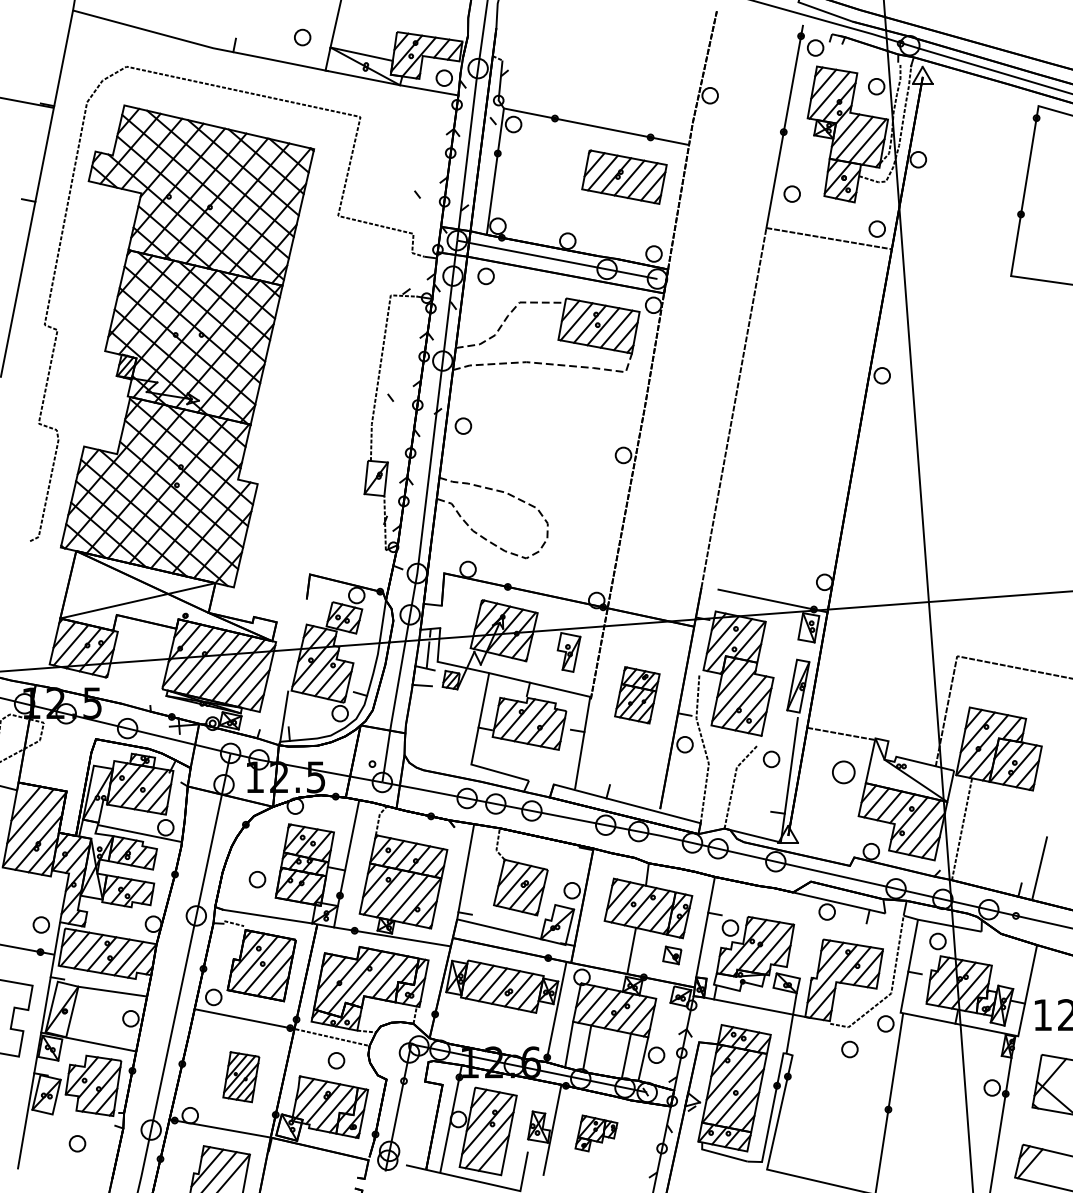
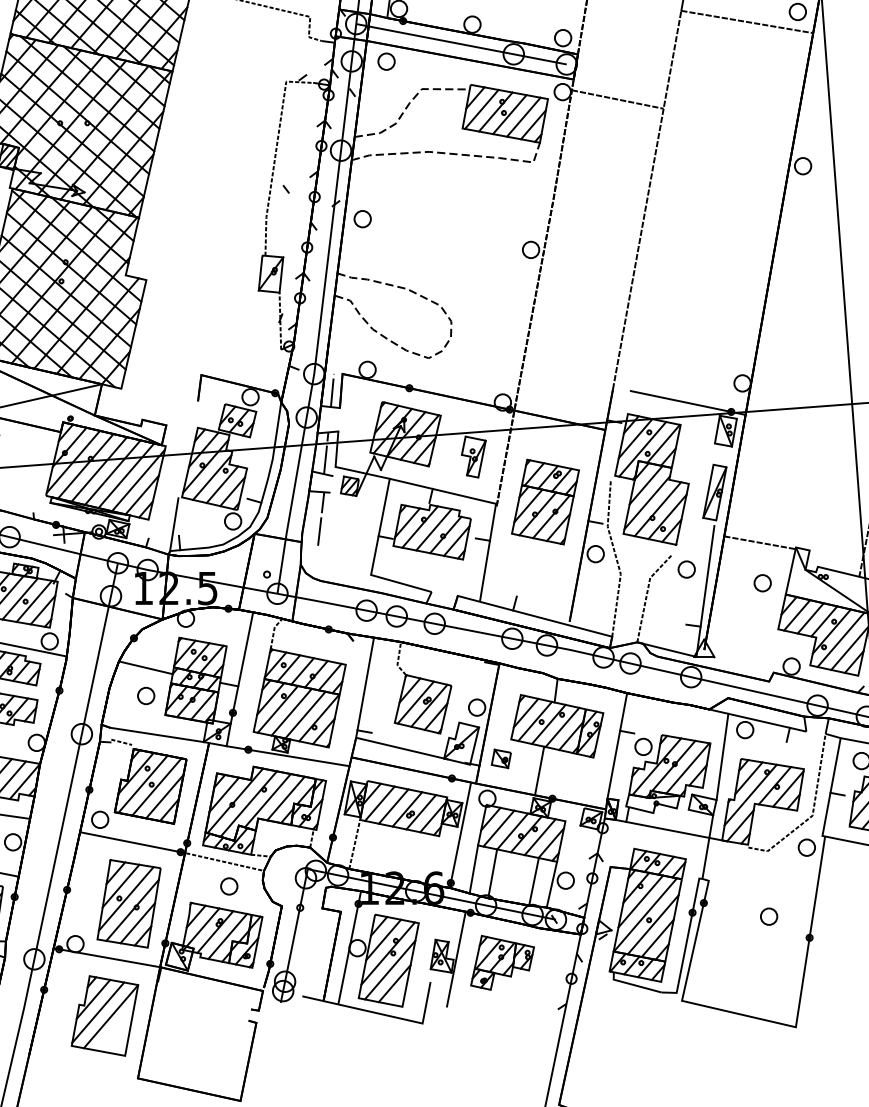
line: (705, 312) -> (617, 99), added
line: (434, 588) -> (332, 389), added
part: (637, 695) -> (545, 502), size x1.43
line: (423, 710) -> (320, 518), added
part: (843, 772) -> (762, 583), size x0.71
line: (256, 852) -> (145, 667), added
line: (805, 937) -> (722, 756), added
part: (672, 955) -> (501, 758), moved
line: (455, 1020) -> (354, 844), added
part: (849, 1049) -> (768, 916), moved
part: (241, 1076) -> (129, 902), size x1.67
part: (596, 1133) -> (502, 962), size x1.43

